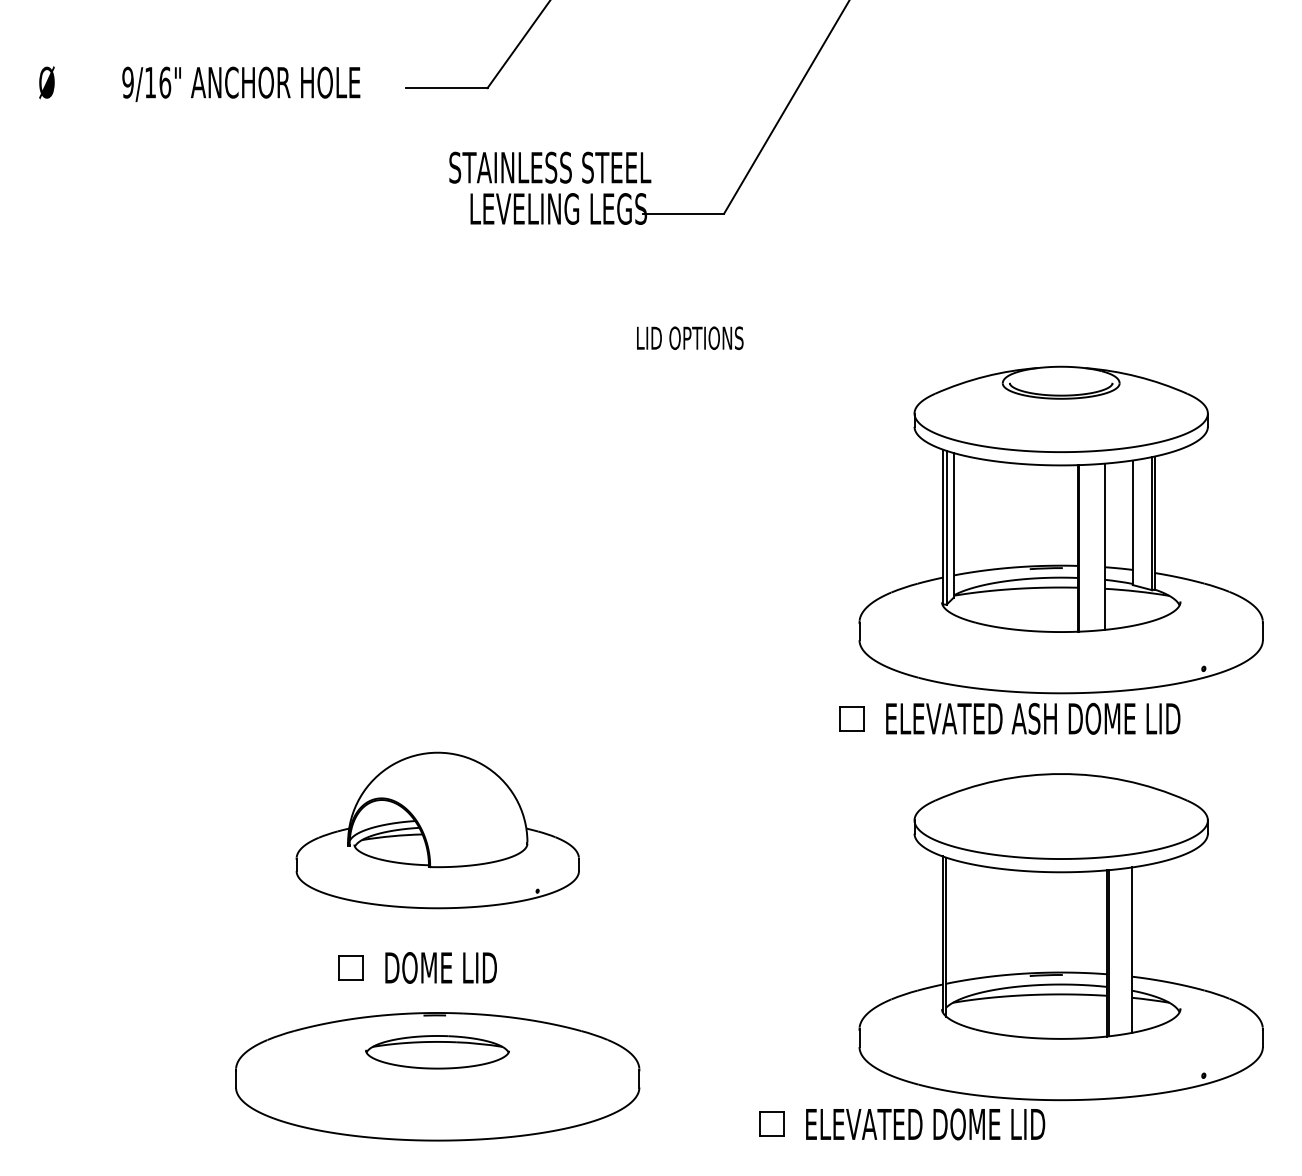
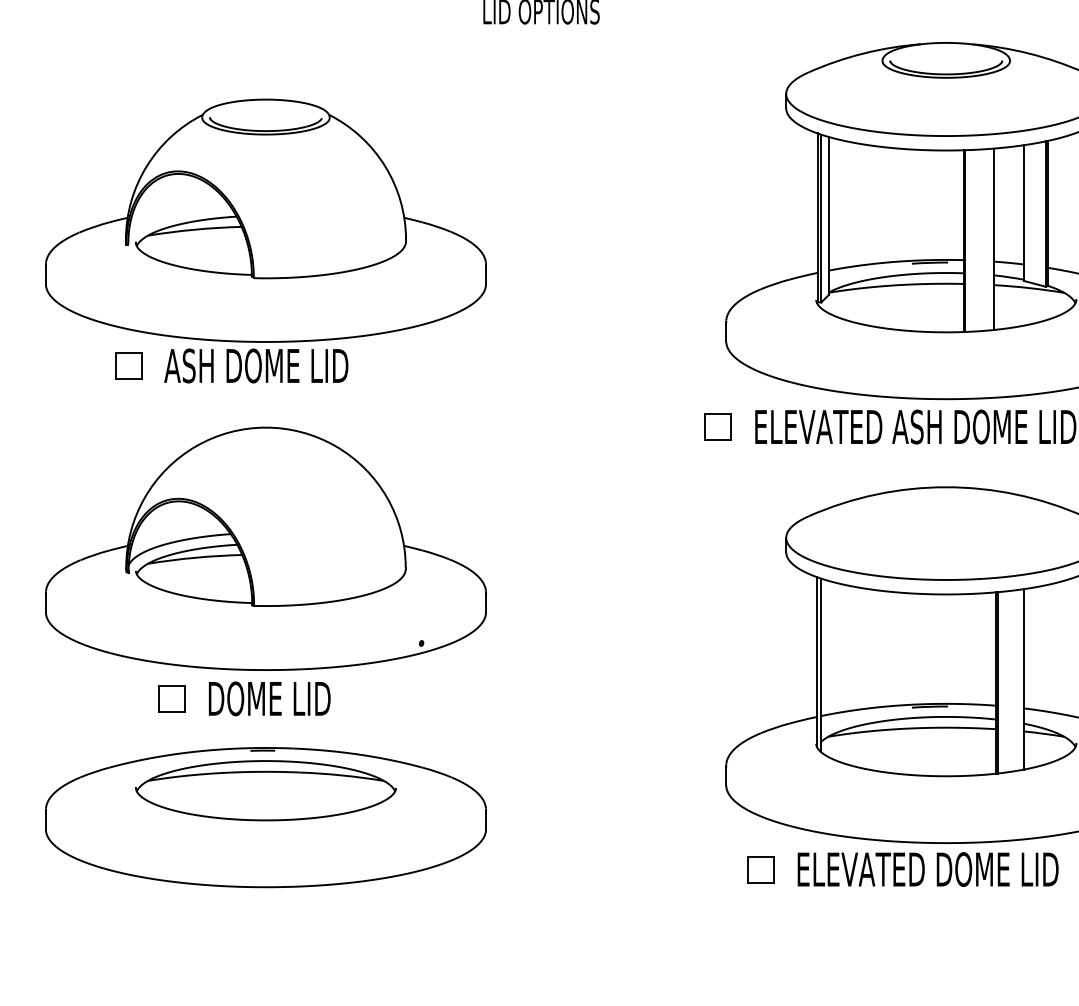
part: (437, 547) -> (265, 240), added
part: (437, 830) -> (265, 548), size x1.43
part: (437, 1052) -> (265, 791), size x1.67
part: (902, 1124) -> (902, 869), moved

